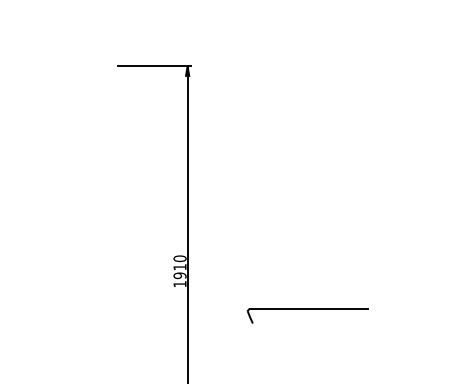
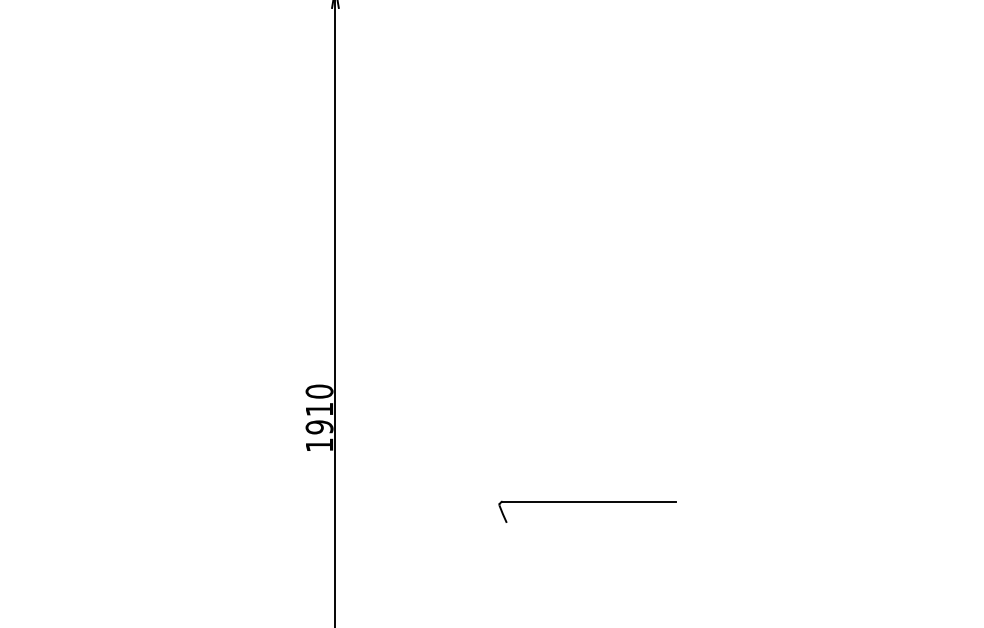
part: (307, 315) -> (587, 510), size x0.7

